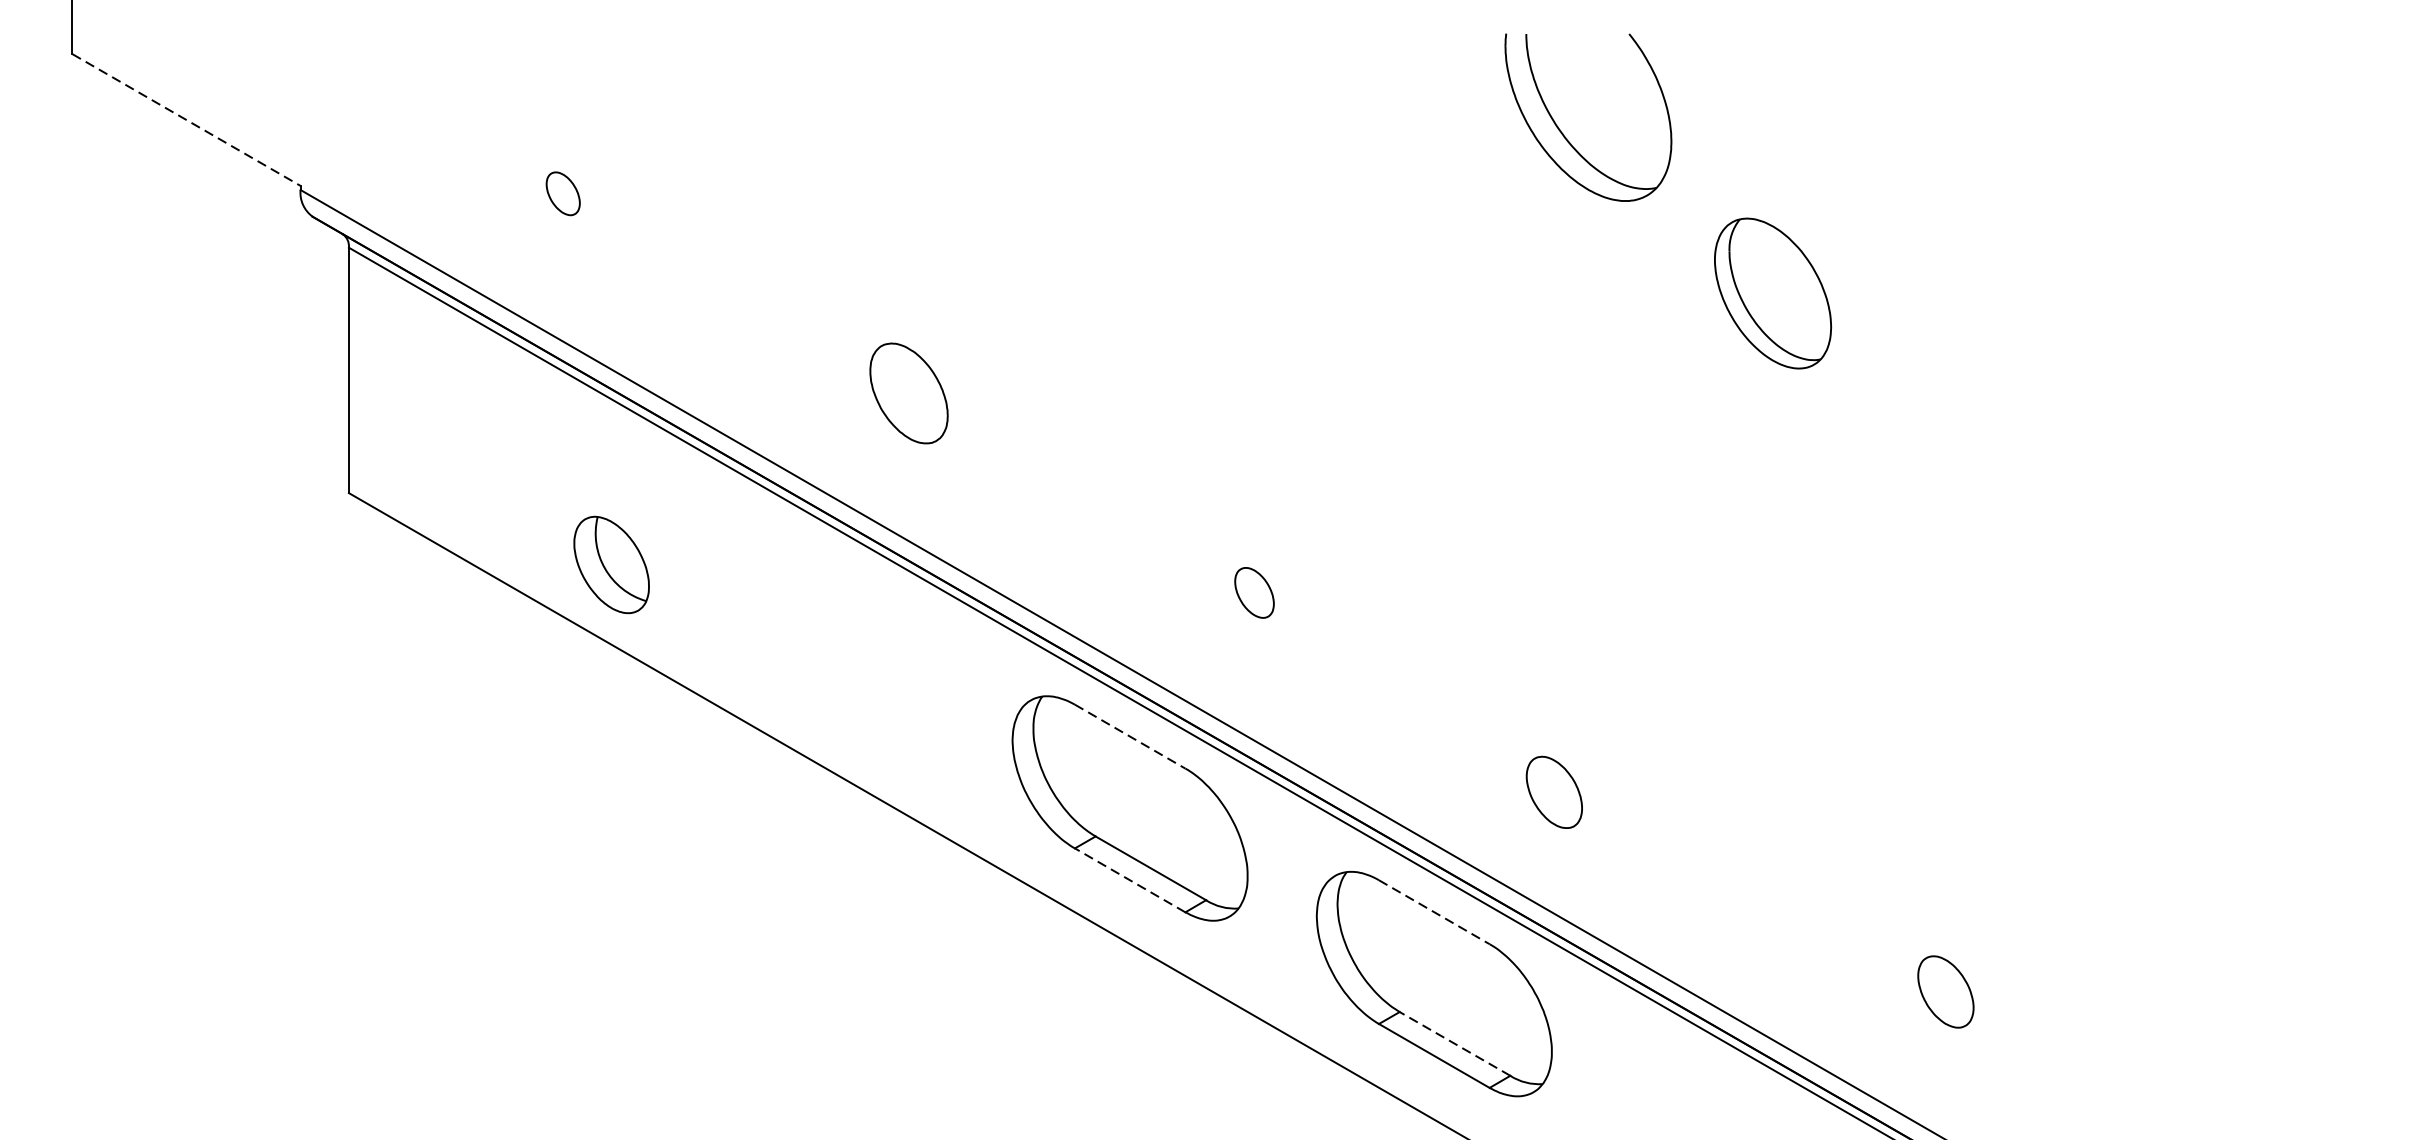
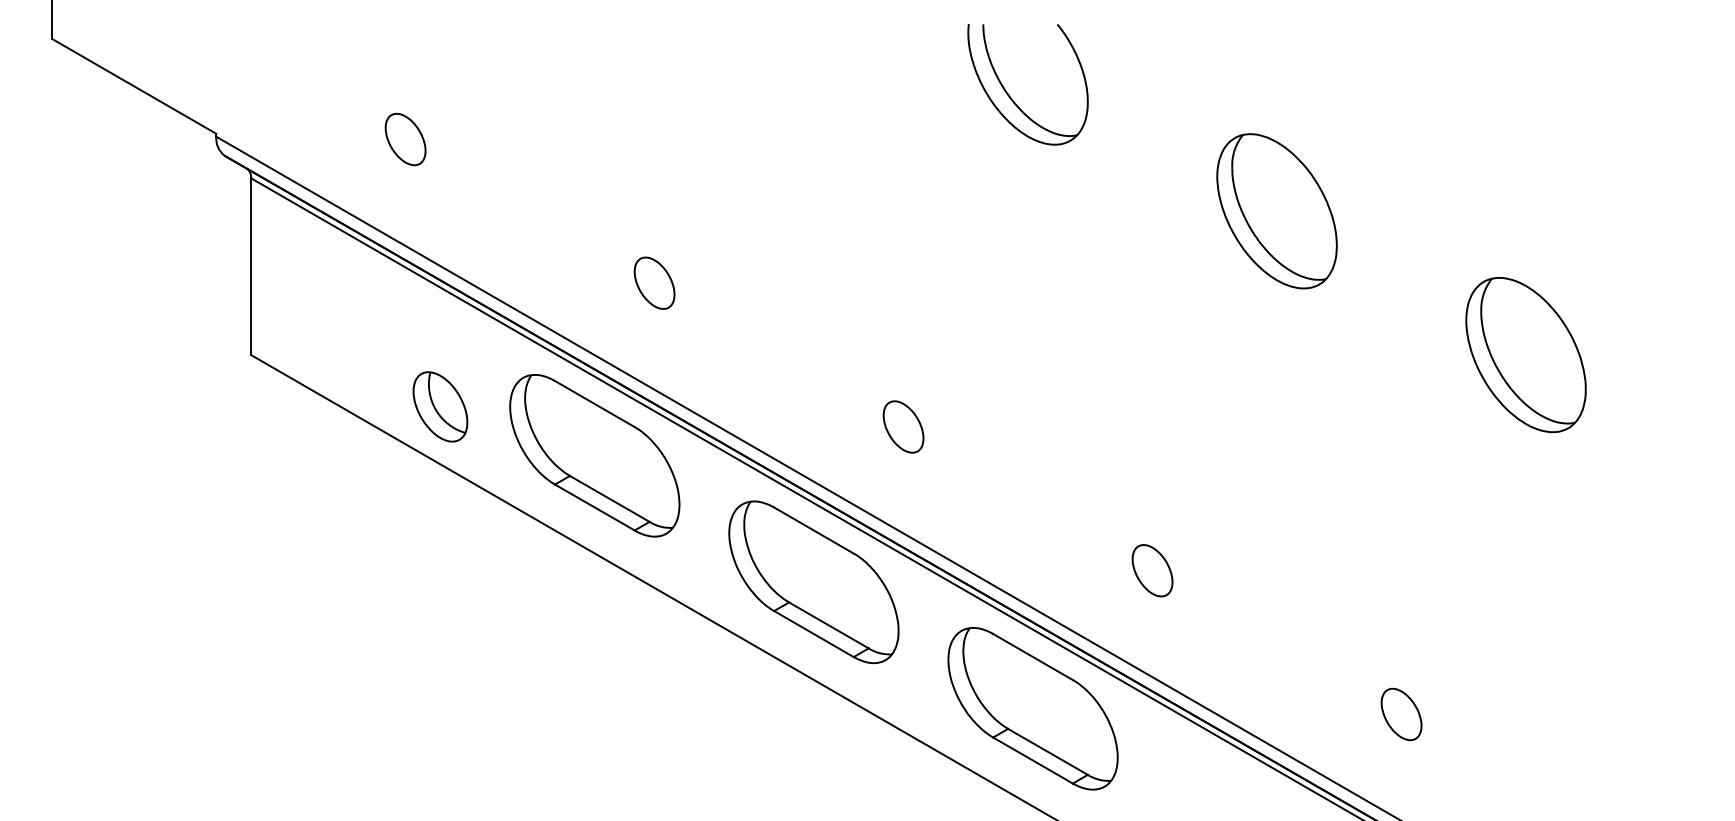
line: (186, 120) -> (134, 86), dashed -> solid
part: (1562, 131) -> (1009, 94), moved
part: (563, 193) -> (405, 139), size x1.67
part: (1772, 293) -> (1276, 211), size x1.43
part: (908, 392) -> (654, 282), size x0.71
part: (2117, 493) -> (1525, 355), added
part: (1254, 592) -> (903, 426), size x1.43
part: (825, 632) -> (594, 455), added
line: (1129, 736) -> (813, 530), dashed -> solid
part: (1554, 792) -> (1152, 570), moved
line: (1129, 880) -> (813, 634), dashed -> solid
line: (1434, 912) -> (1033, 657), dashed -> solid
line: (1454, 1043) -> (1047, 751), dashed -> solid

